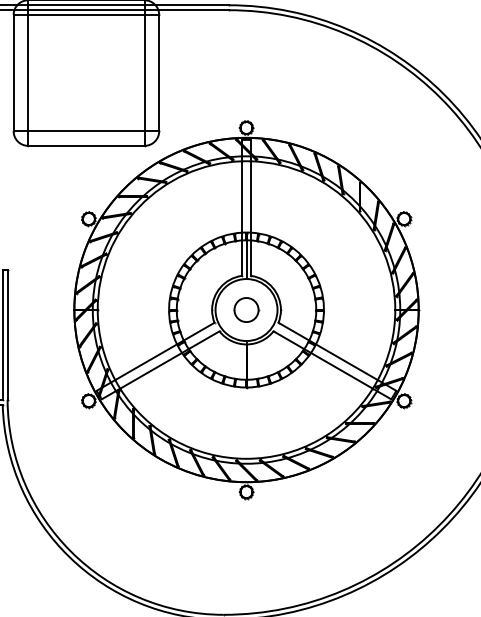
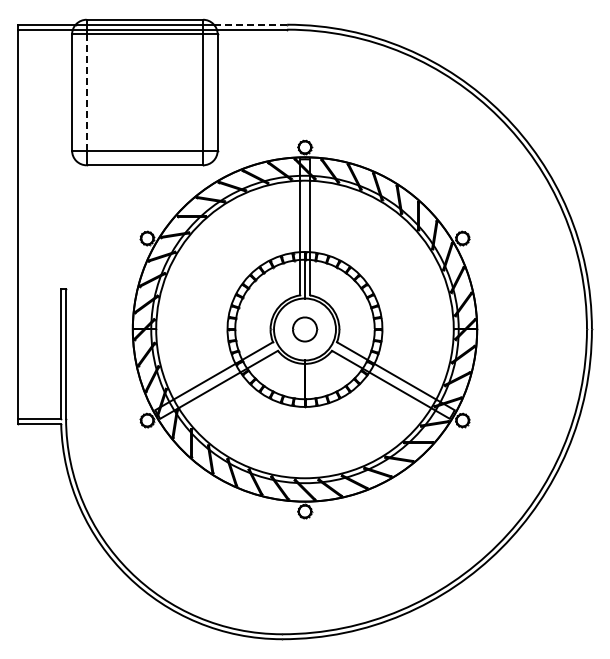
line: (192, 5) -> (250, 24), solid -> dashed
line: (28, 73) -> (86, 92), solid -> dashed

